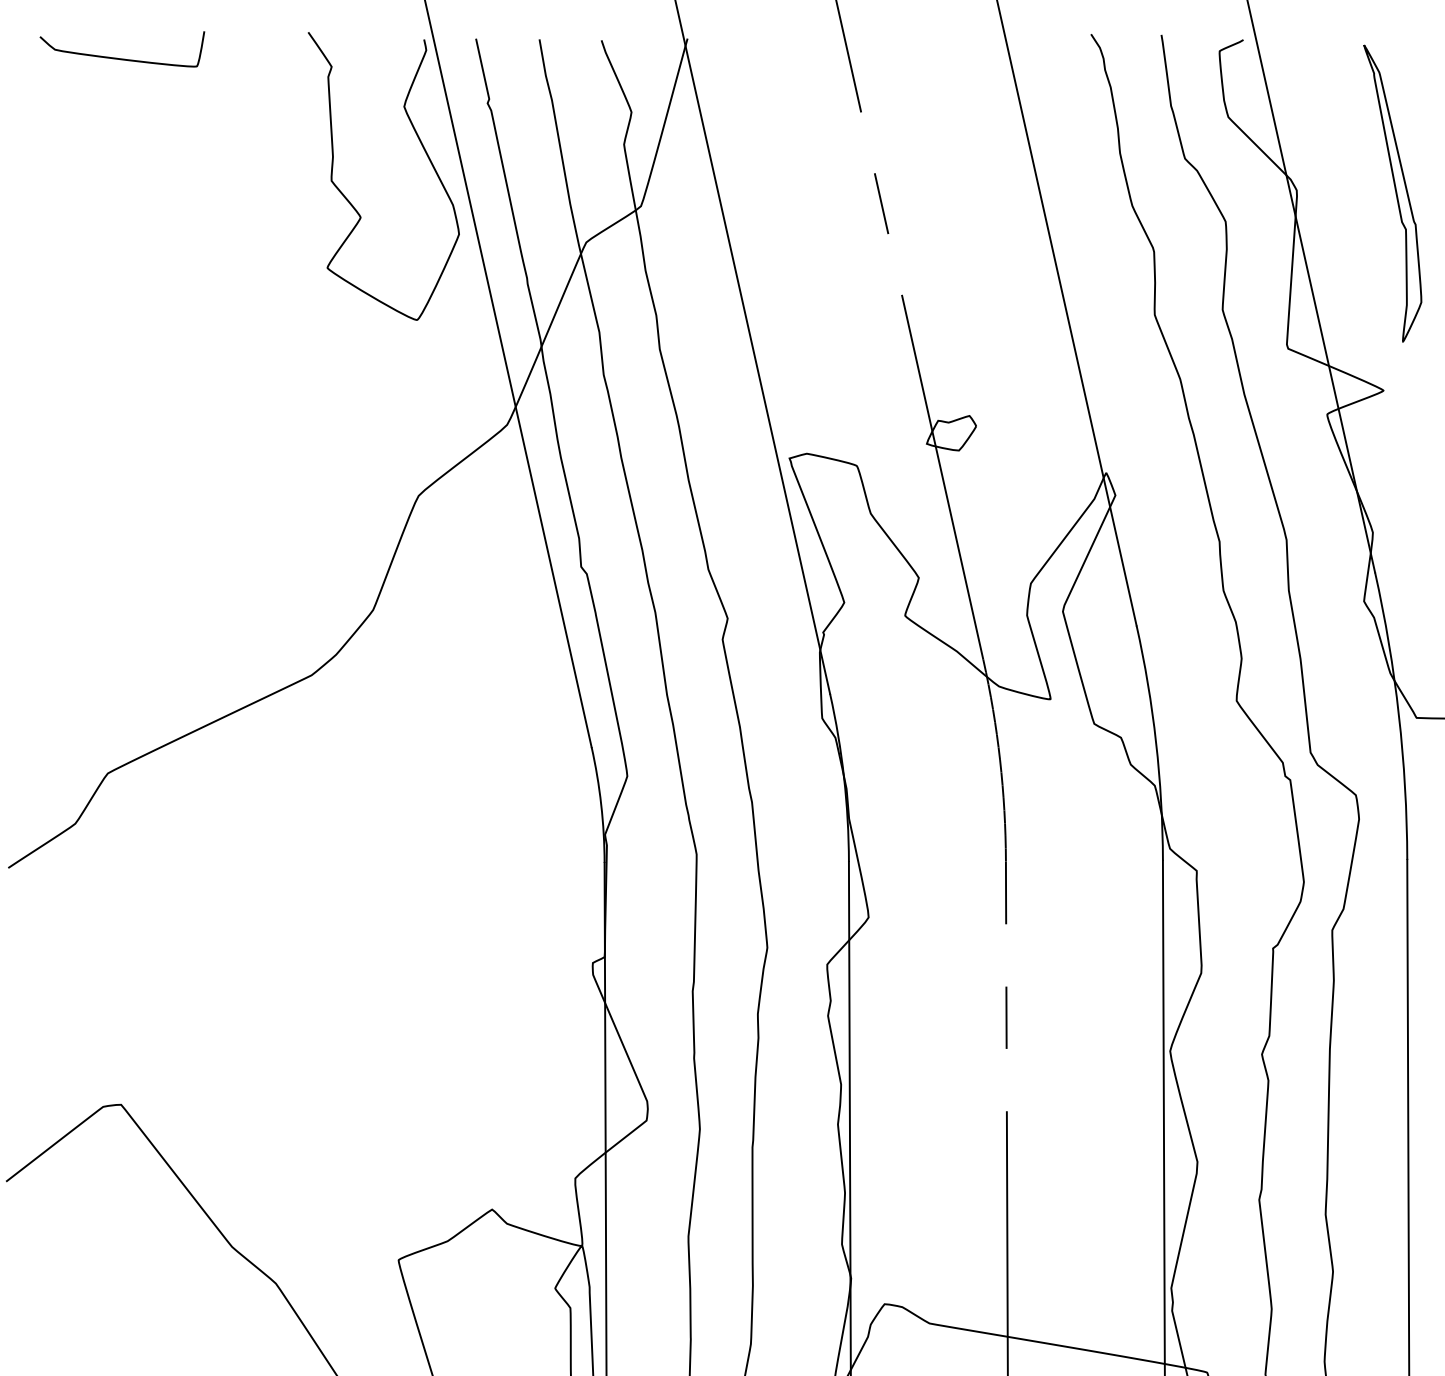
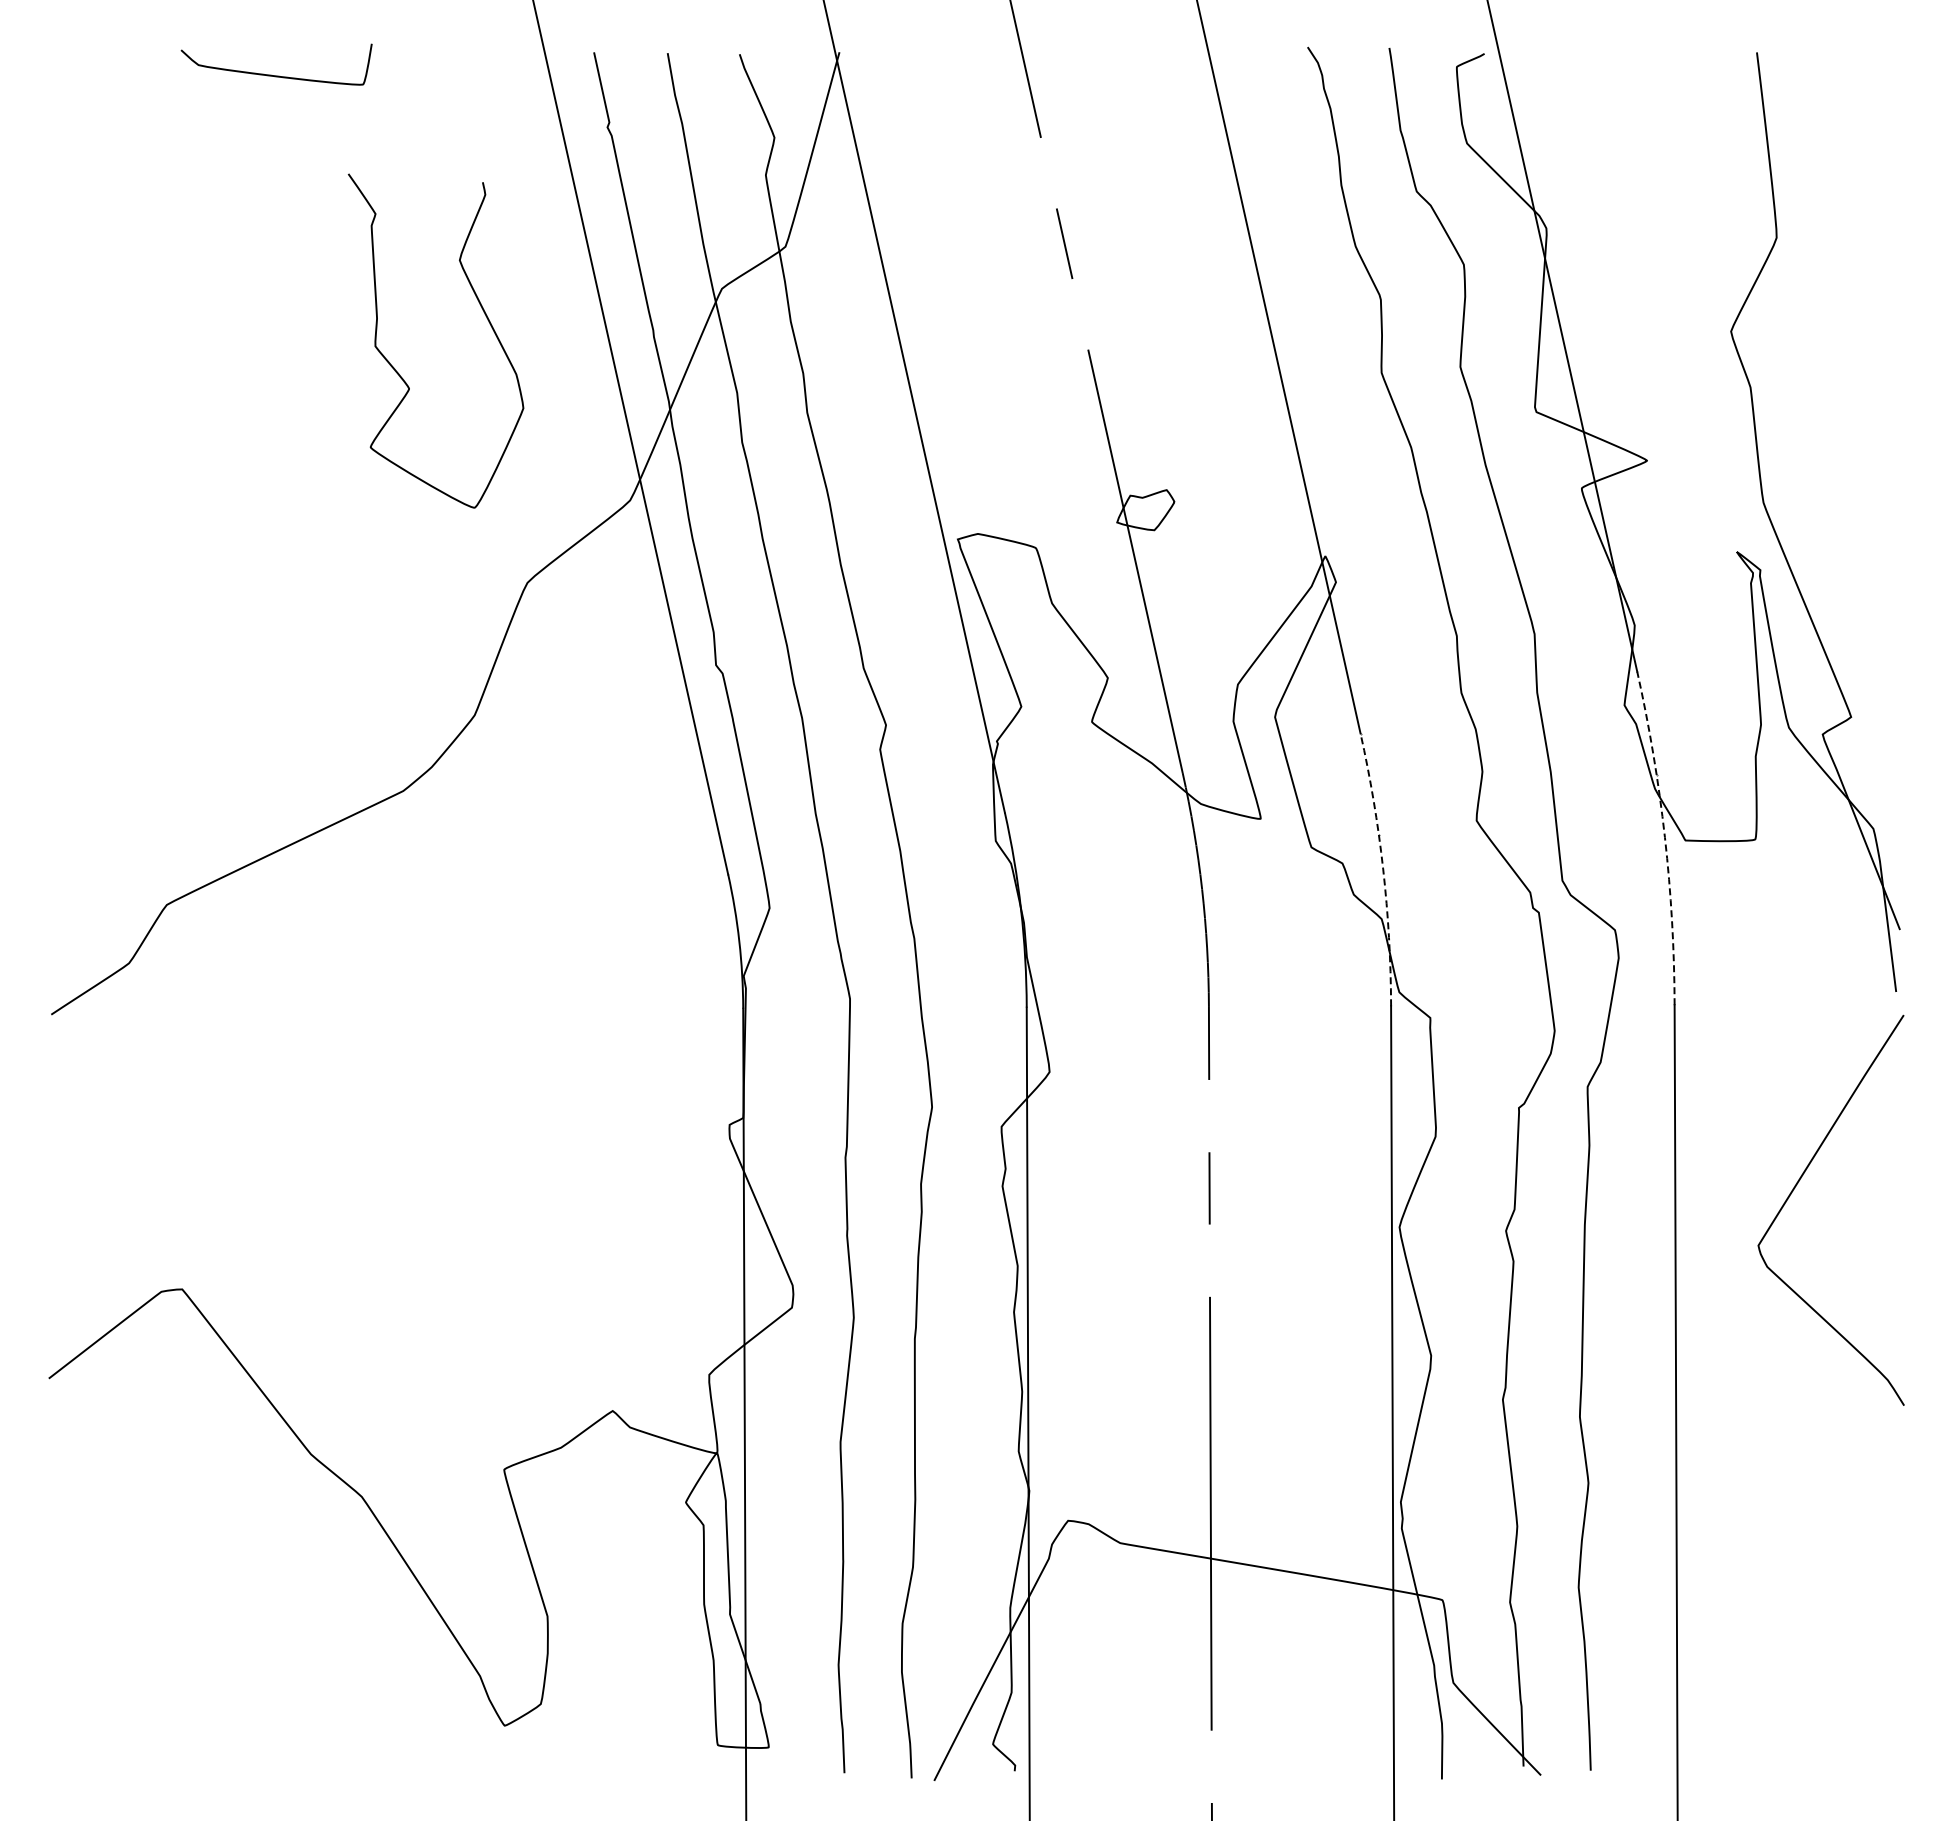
curve: (122, 58) -> (276, 75), moved
part: (1392, 193) -> (1657, 231), removed
curve: (352, 204) -> (399, 373), moved
arc: (1398, 715) -> (1664, 837), solid -> dashed
arc: (1156, 742) -> (1383, 868), solid -> dashed

